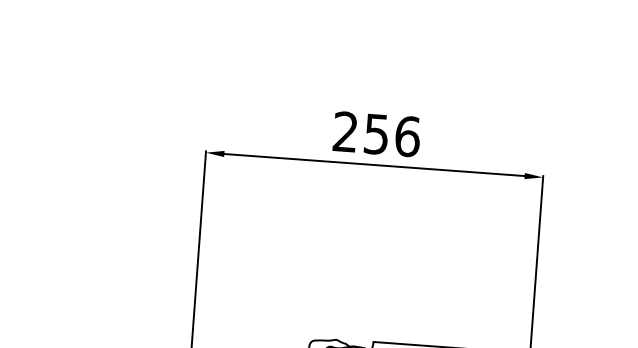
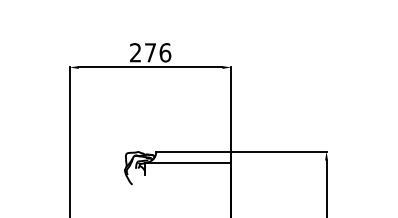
text: (376, 133) -> (150, 52), 256 -> 276

